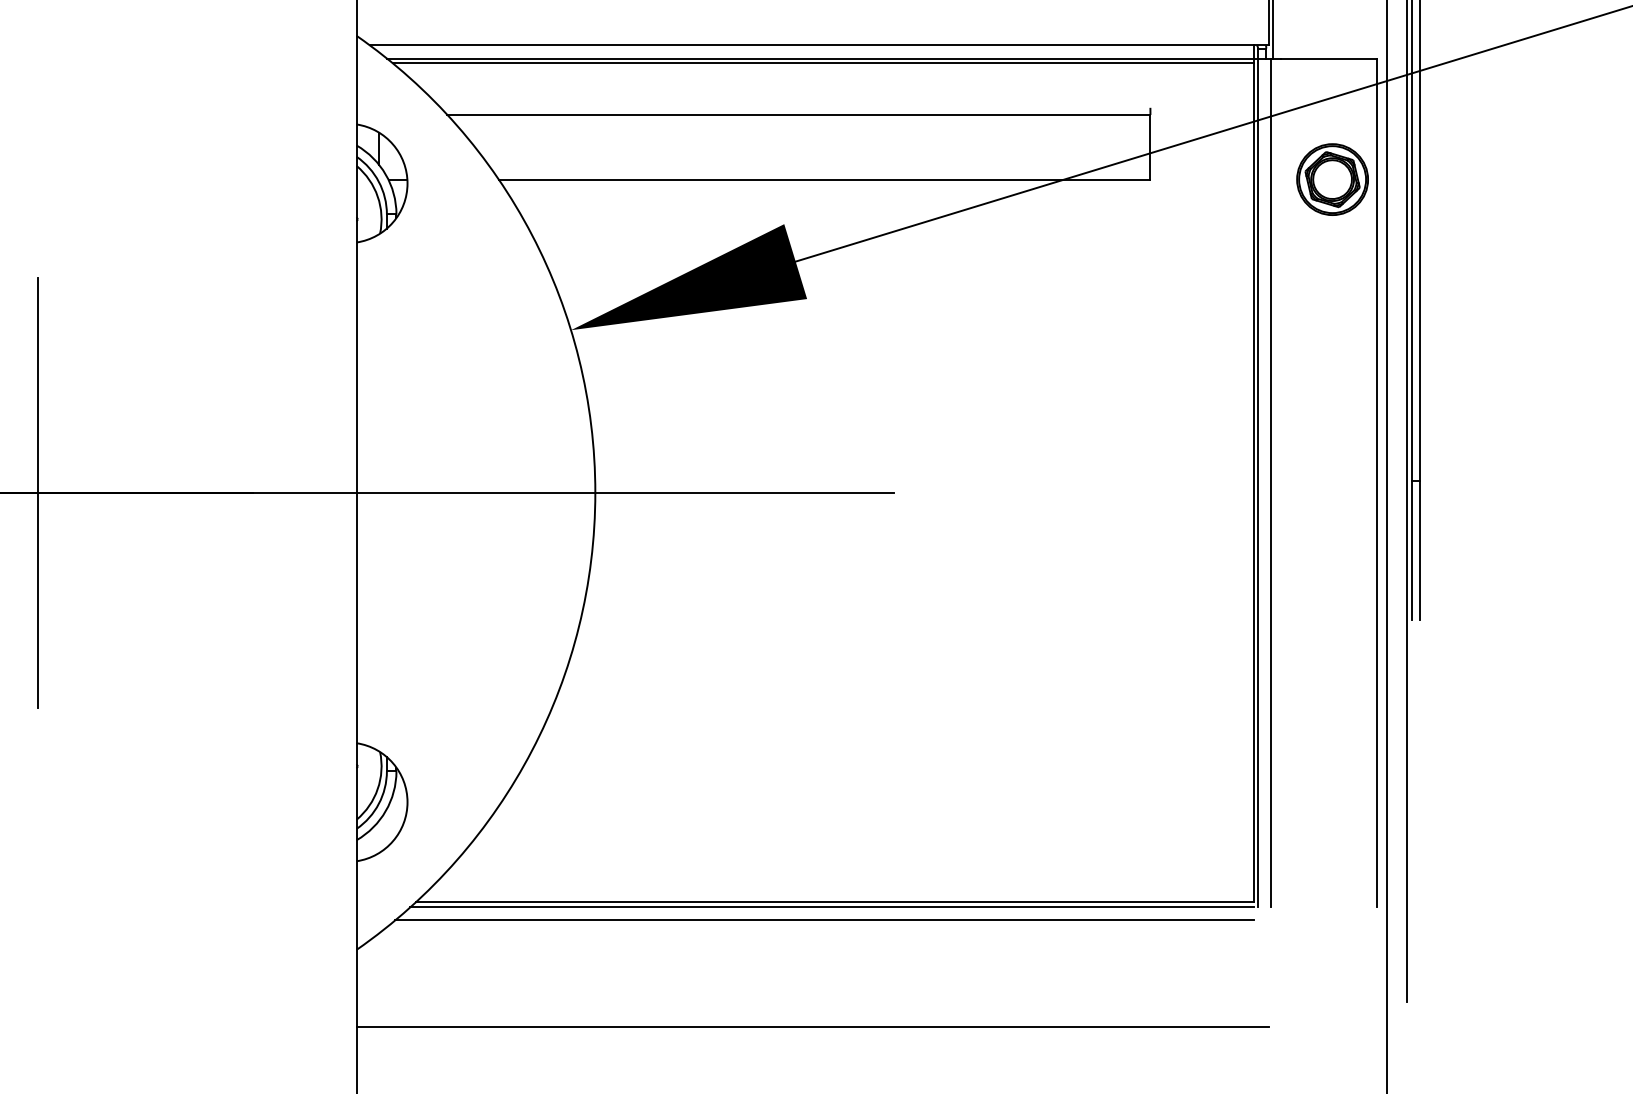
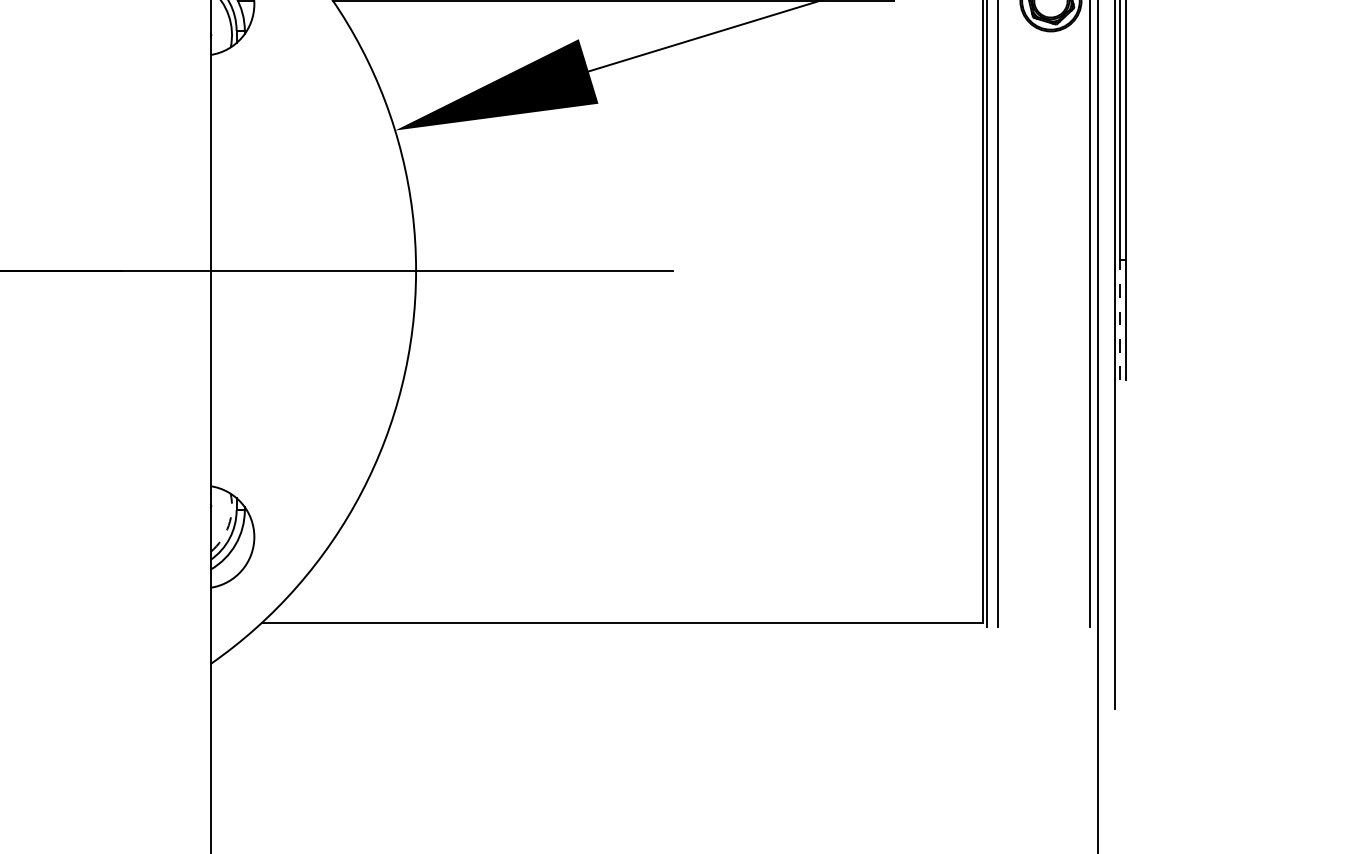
line: (1412, 550) -> (1119, 320), solid -> dashed
arc: (377, 789) -> (228, 526), solid -> dashed
line: (832, 907) -> (620, 627), removed
line: (824, 920) -> (613, 638), removed
line: (812, 1026) -> (603, 730), removed

